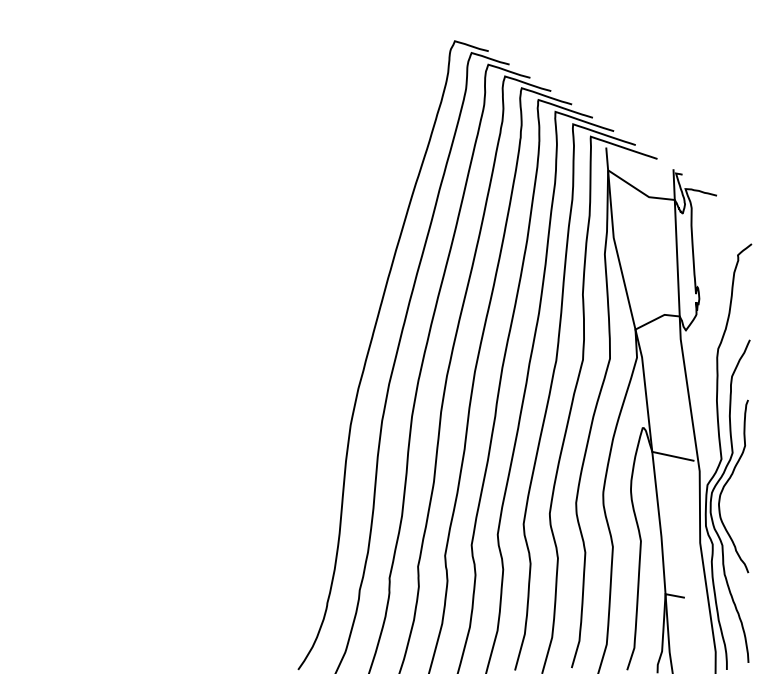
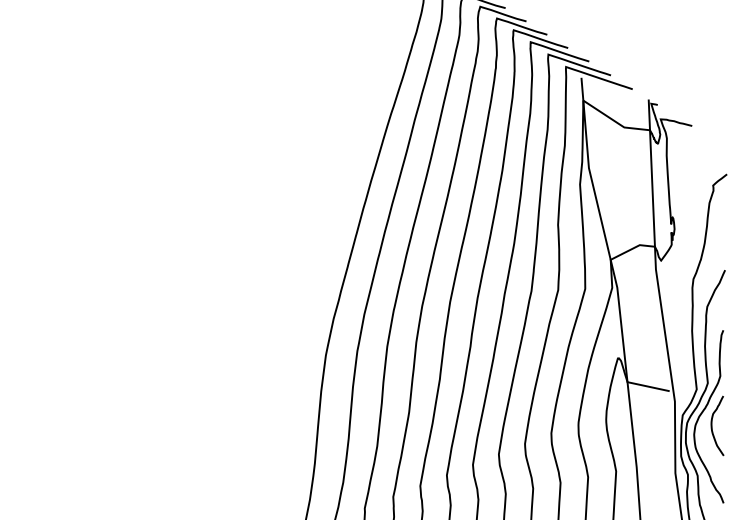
curve: (737, 495) -> (712, 425), added

